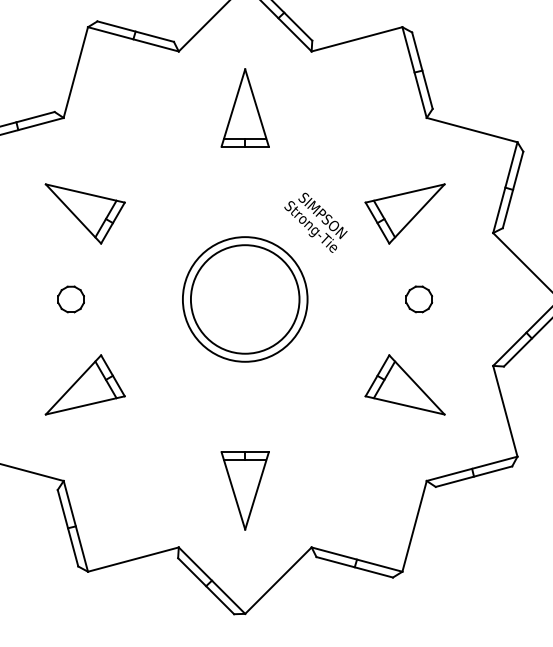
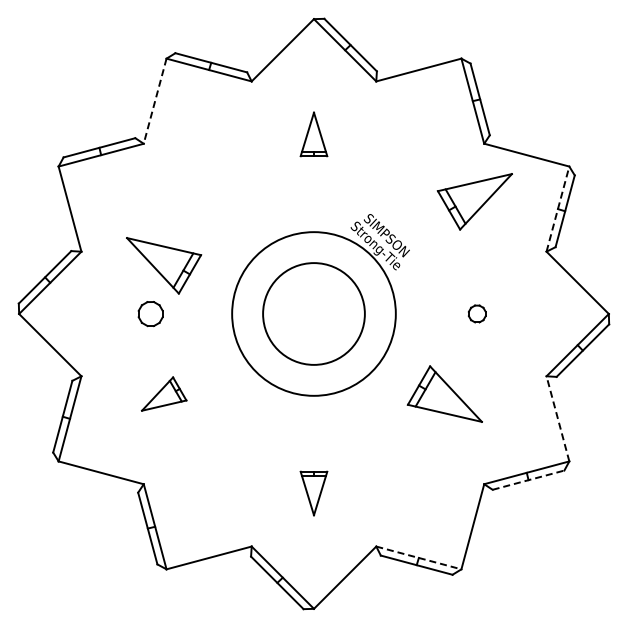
line: (76, 72) -> (155, 101), solid -> dashed
part: (244, 108) -> (313, 134), size x0.6
line: (505, 186) -> (558, 208), solid -> dashed
part: (85, 213) -> (164, 265), moved
part: (404, 213) -> (474, 201), moved
circle: (244, 298) -> (313, 313), size x1.4
part: (419, 298) -> (477, 313), size x0.7
part: (85, 384) -> (164, 393), size x0.6
part: (404, 384) -> (444, 393), moved
line: (504, 410) -> (557, 418), solid -> dashed
line: (475, 477) -> (529, 480), solid -> dashed
part: (244, 490) -> (313, 493), size x0.6
line: (357, 560) -> (419, 558), solid -> dashed

